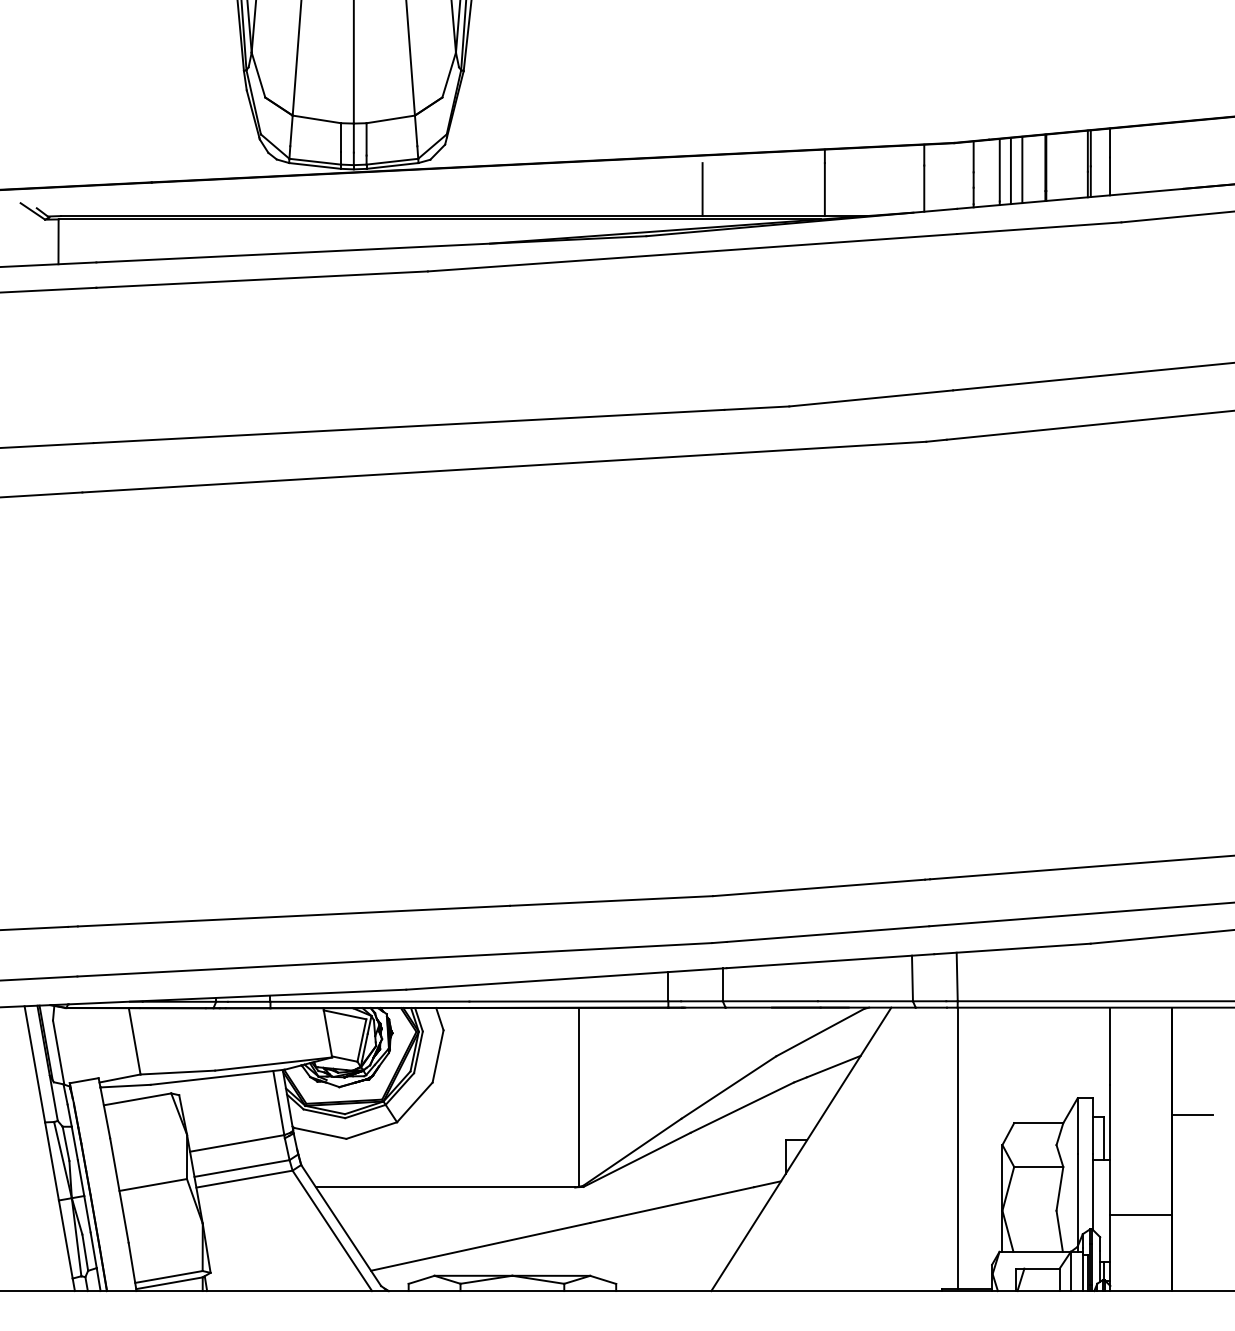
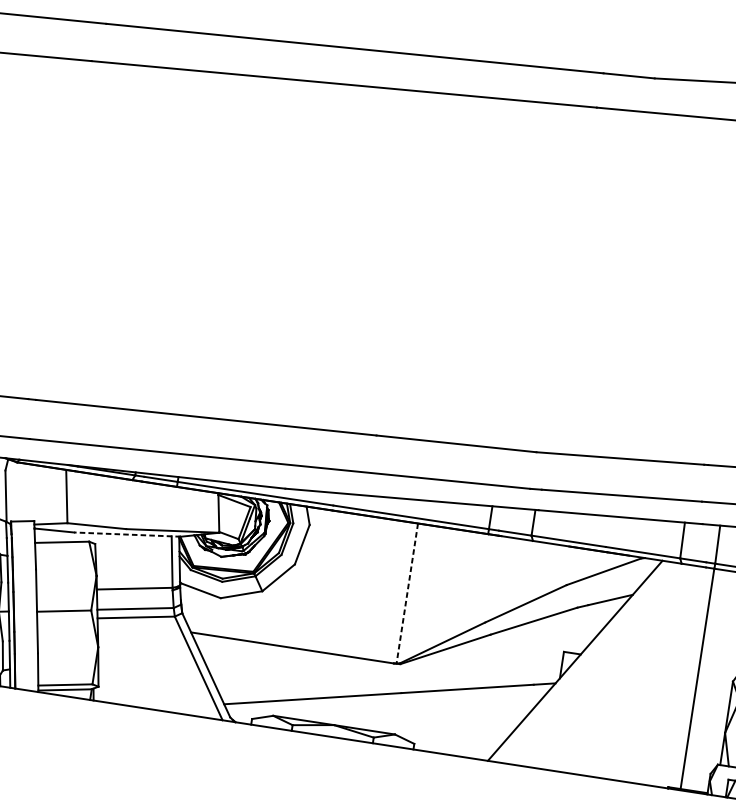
line: (217, 1077) -> (127, 534), solid -> dashed
line: (578, 1097) -> (407, 593), solid -> dashed

